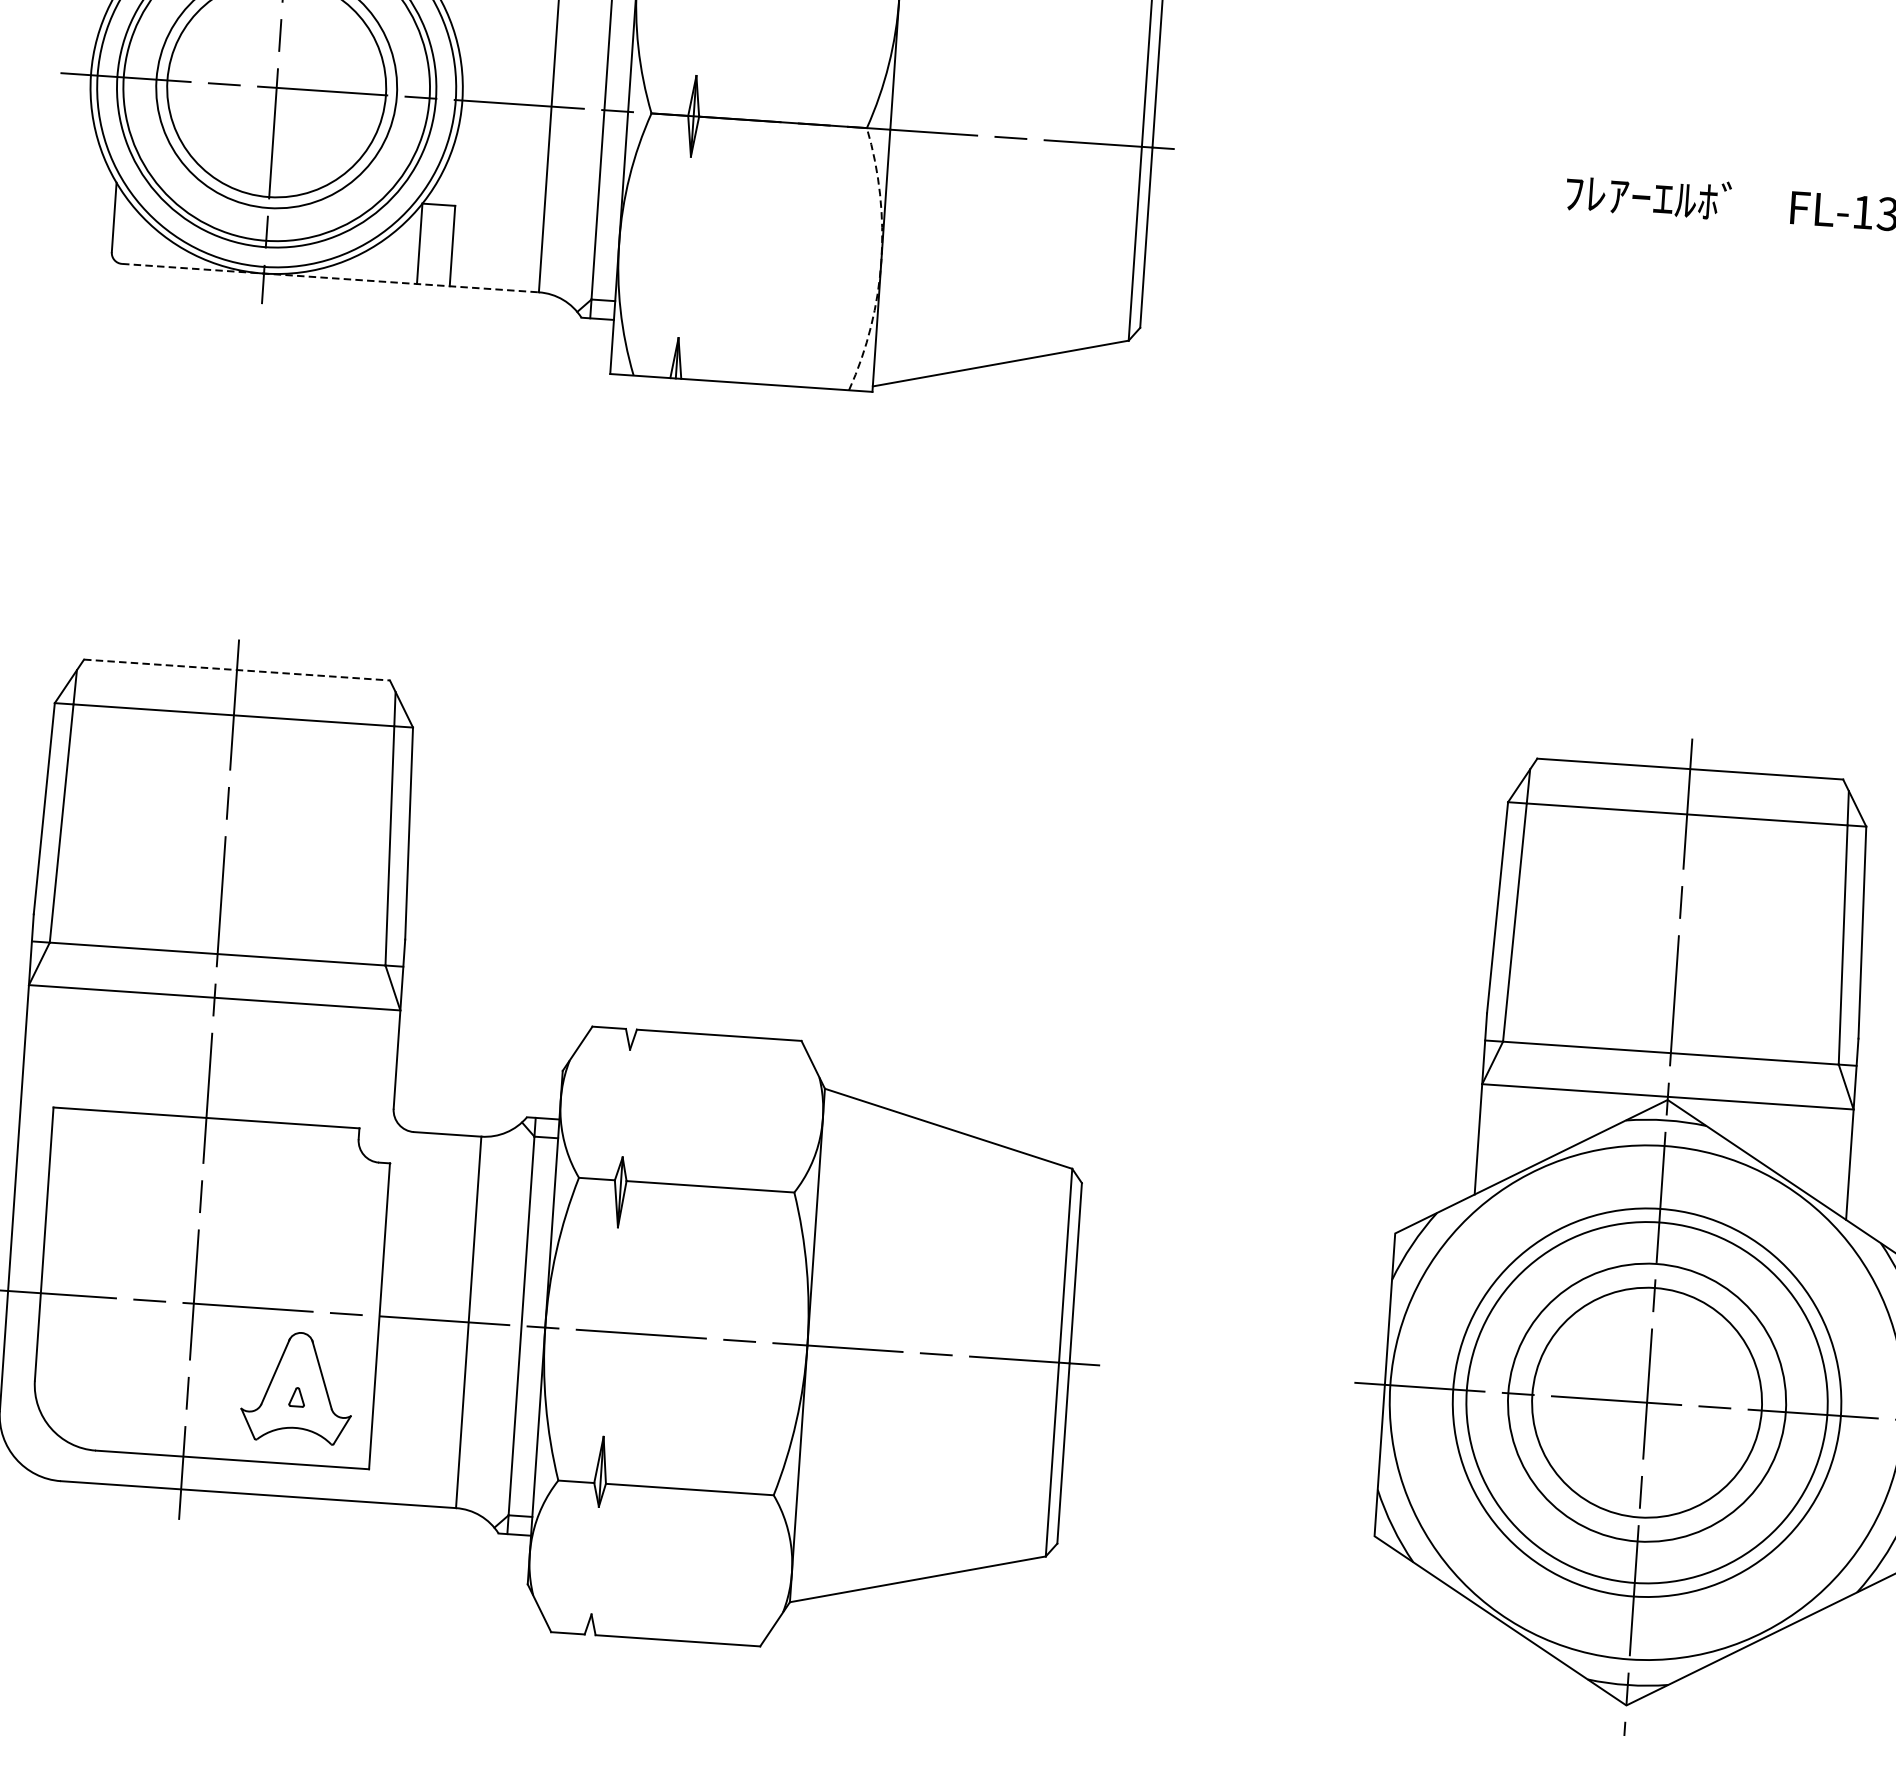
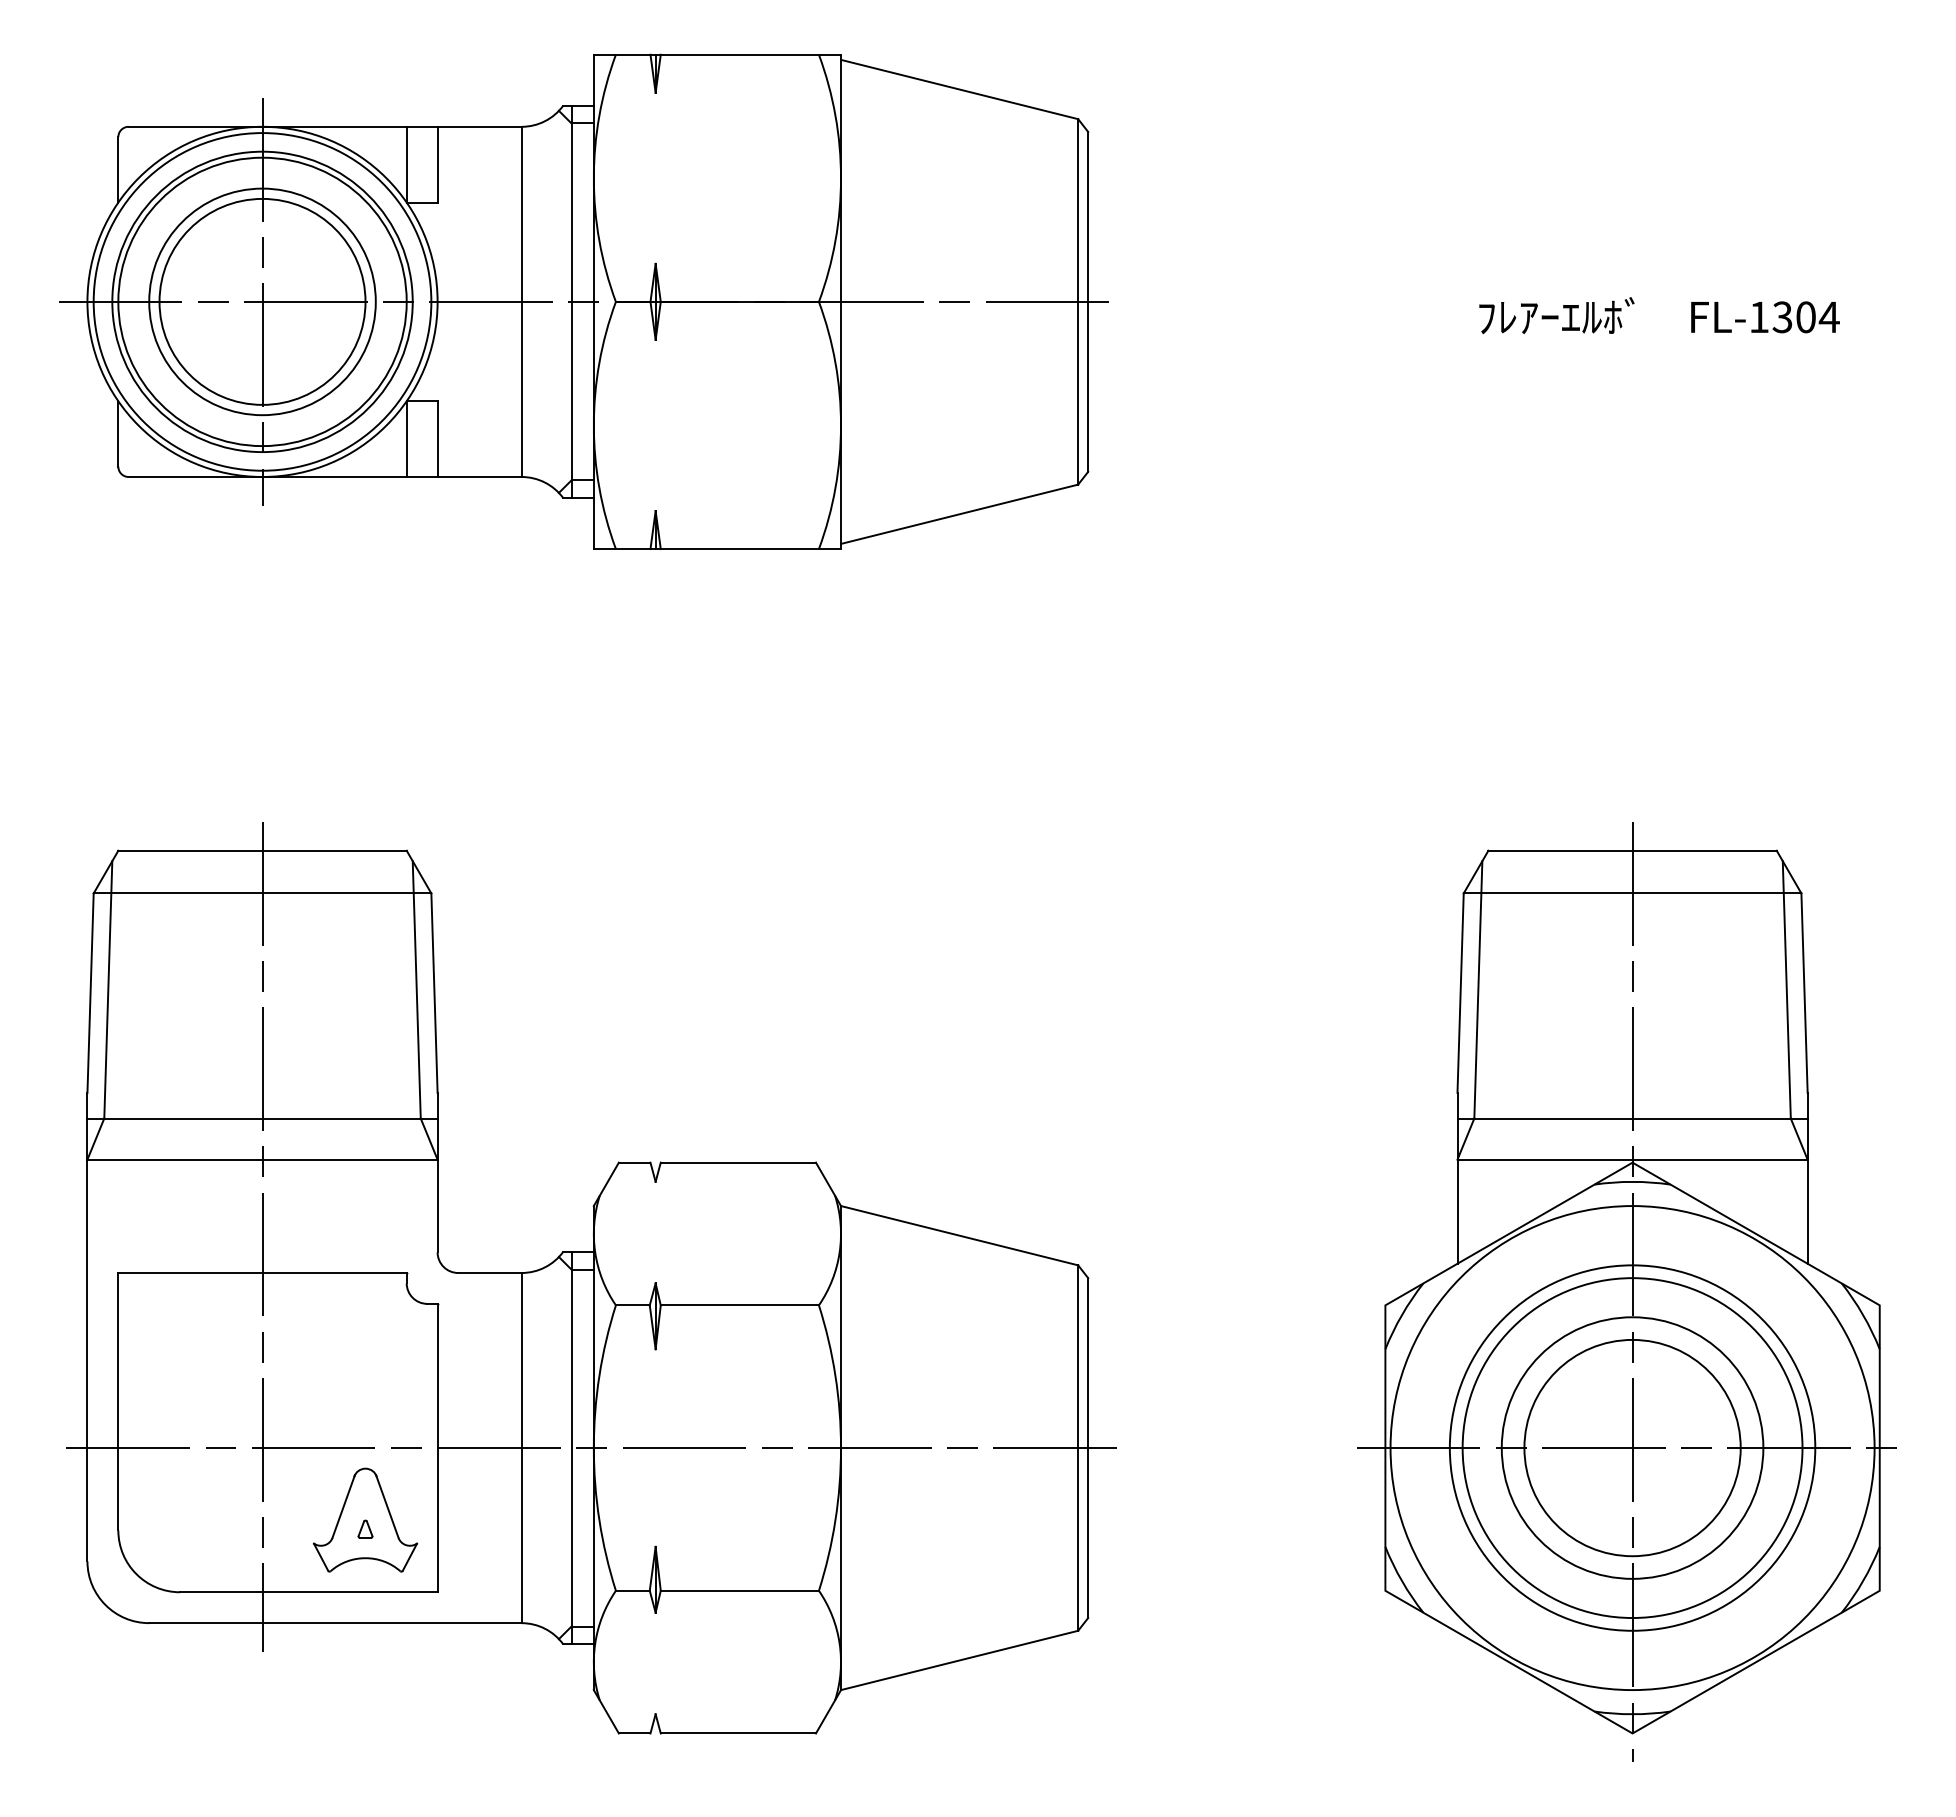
arc: (881, 260) -> (841, 425), dashed -> solid
line: (330, 277) -> (325, 476), dashed -> solid
line: (238, 669) -> (263, 850), dashed -> solid

